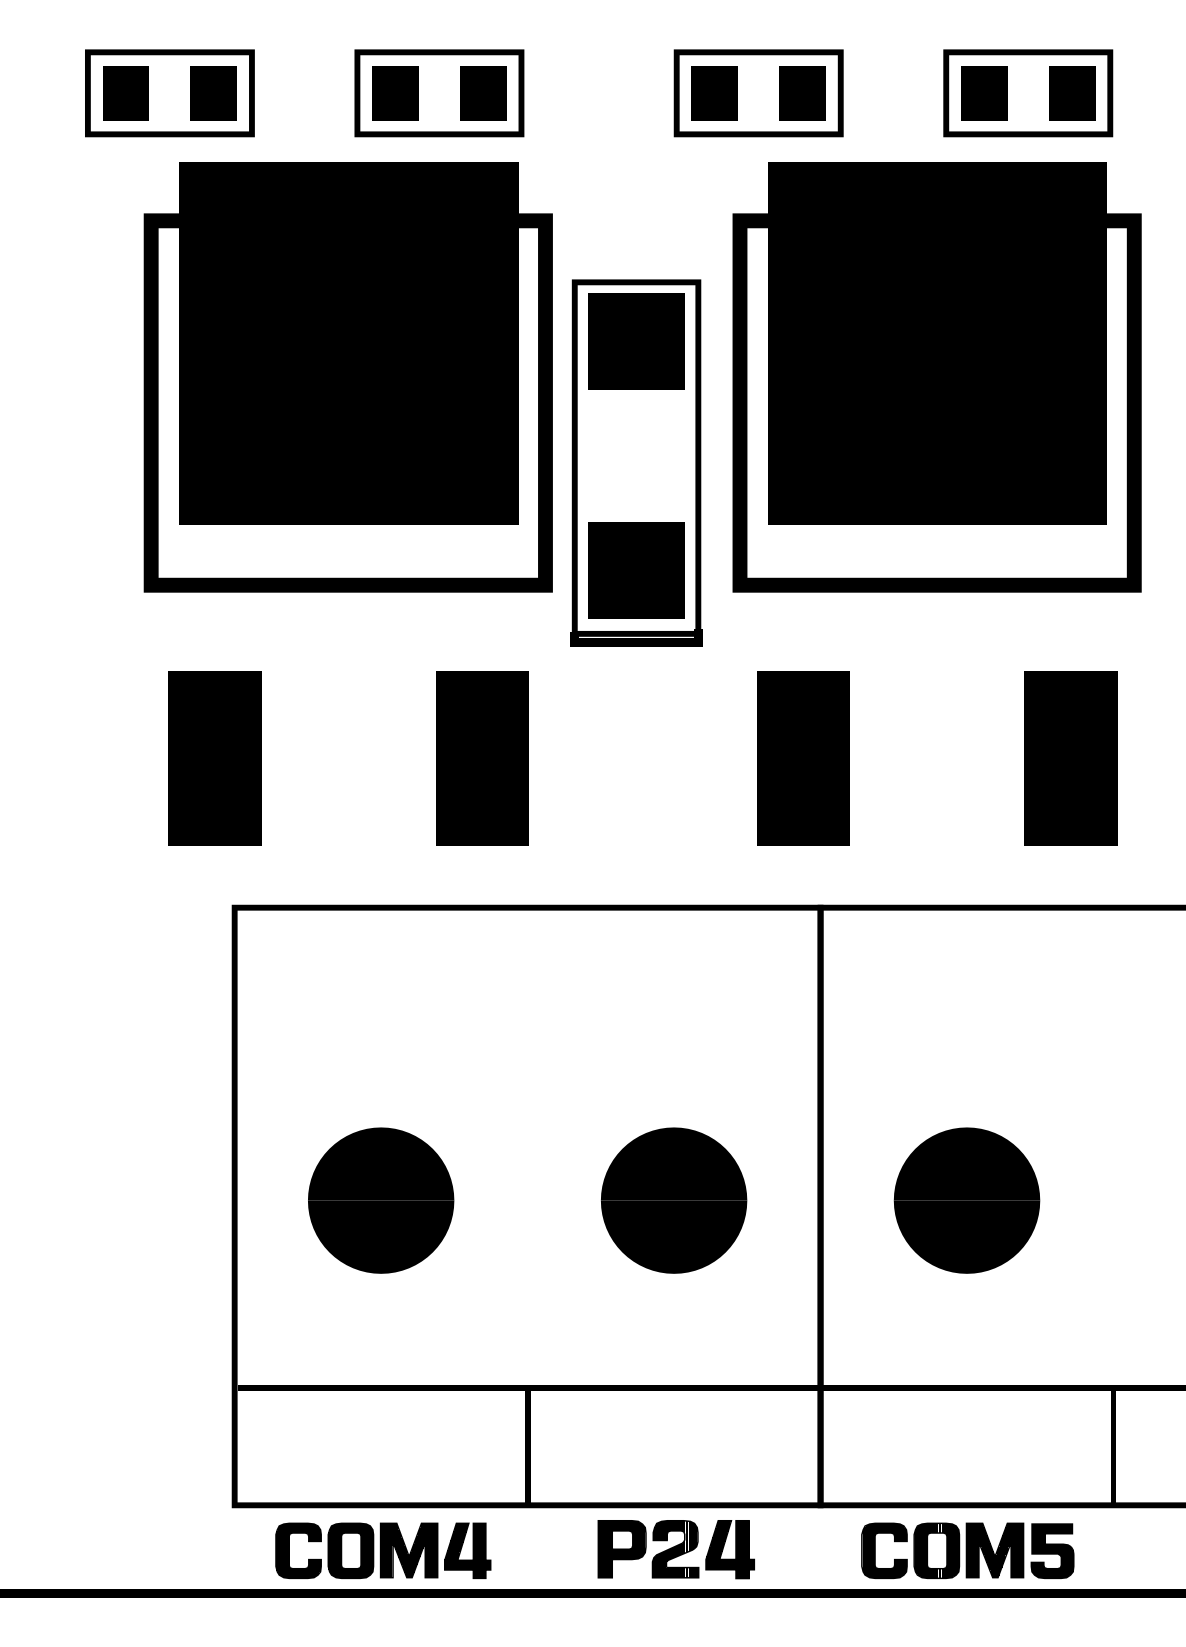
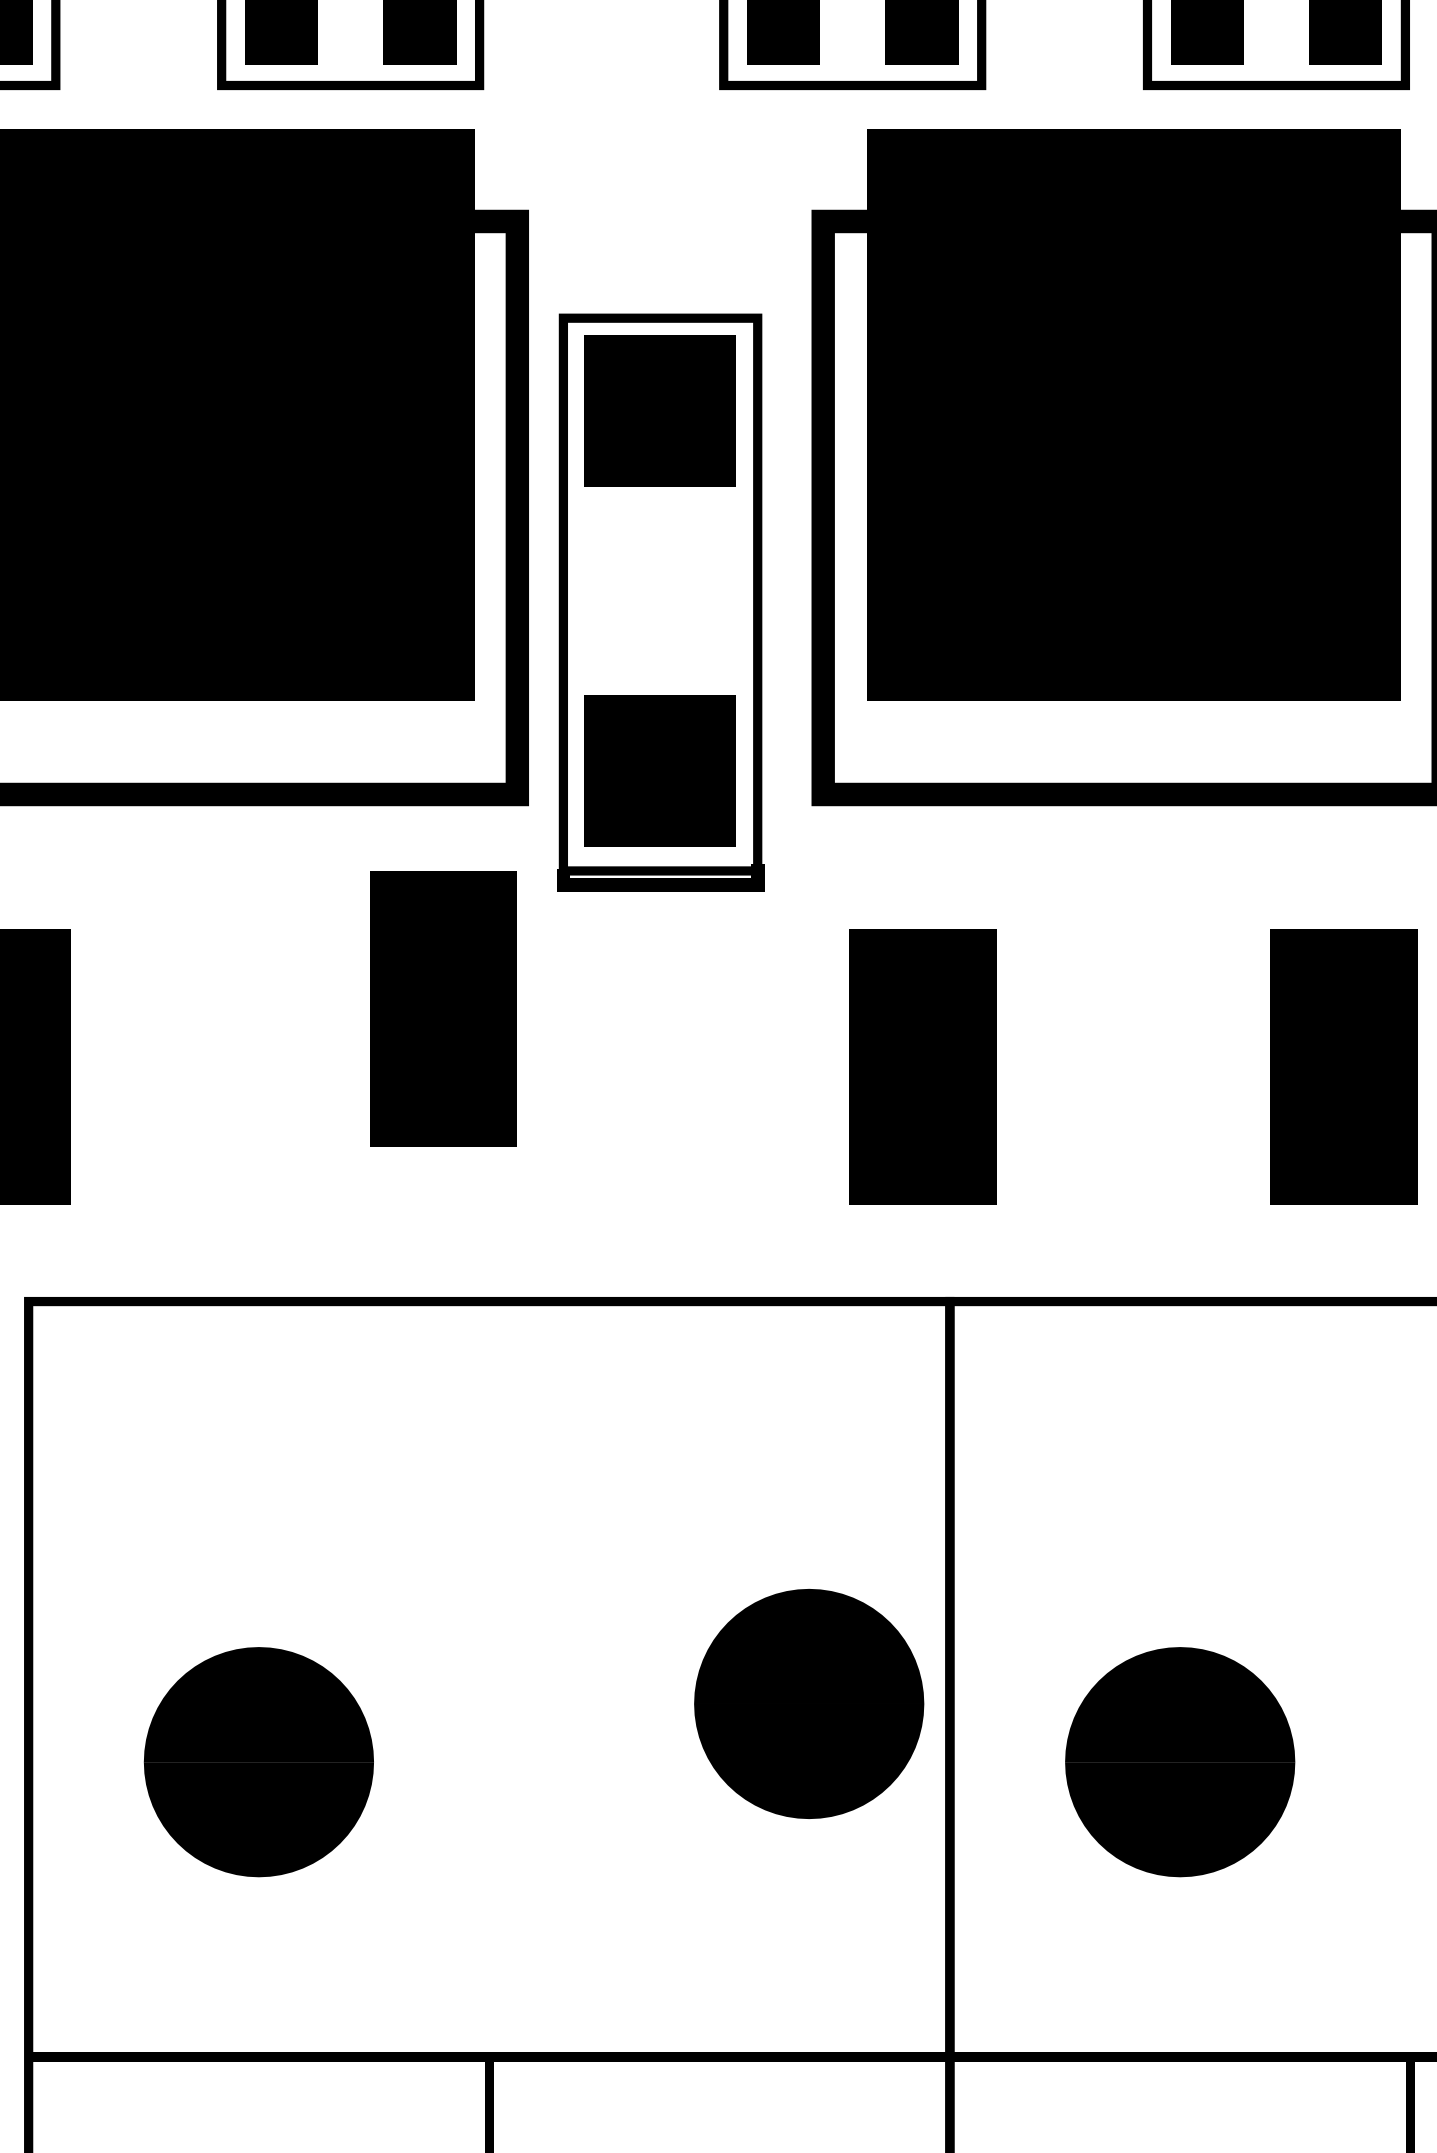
part: (482, 758) -> (443, 1008), moved
part: (674, 1200) -> (809, 1703), moved

